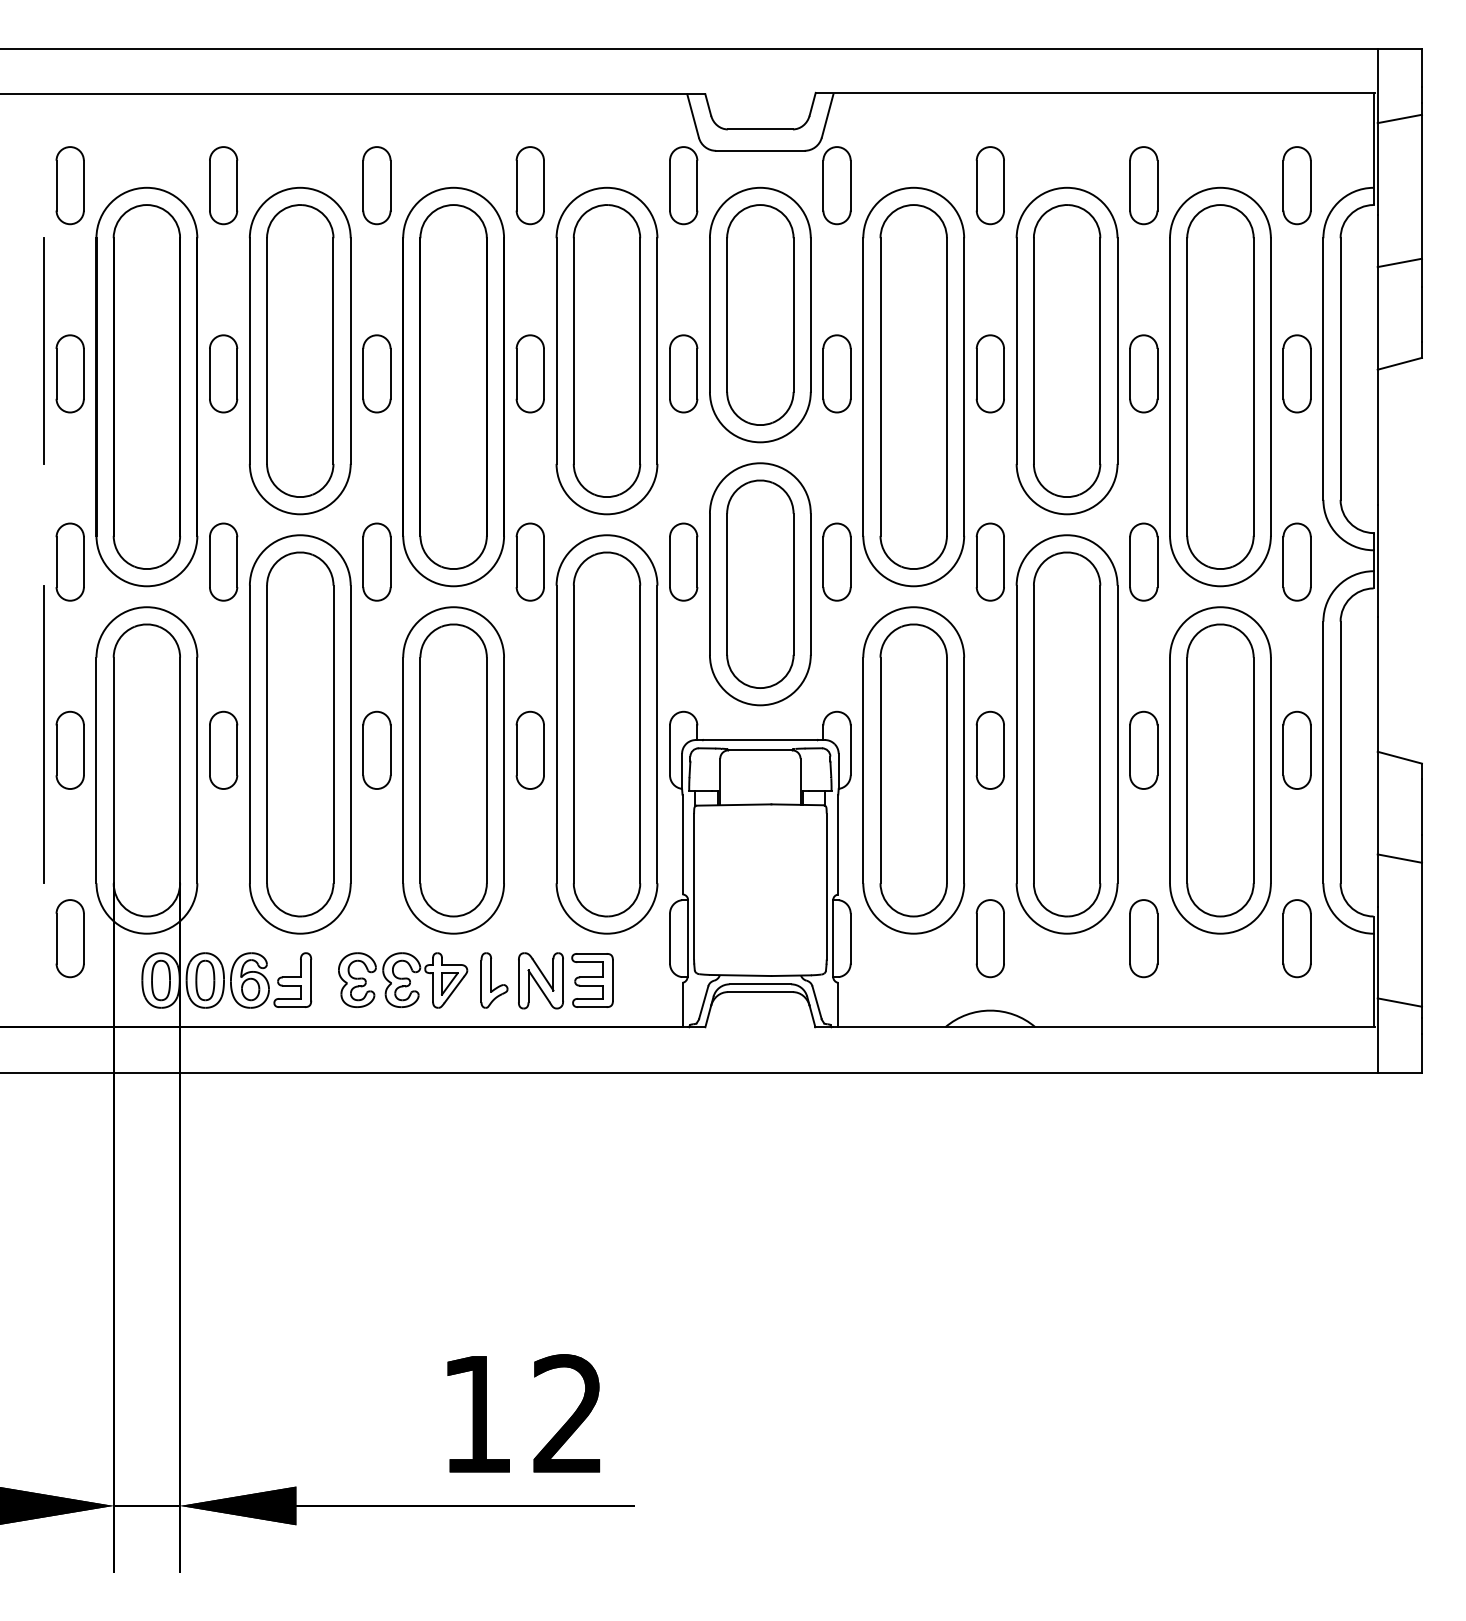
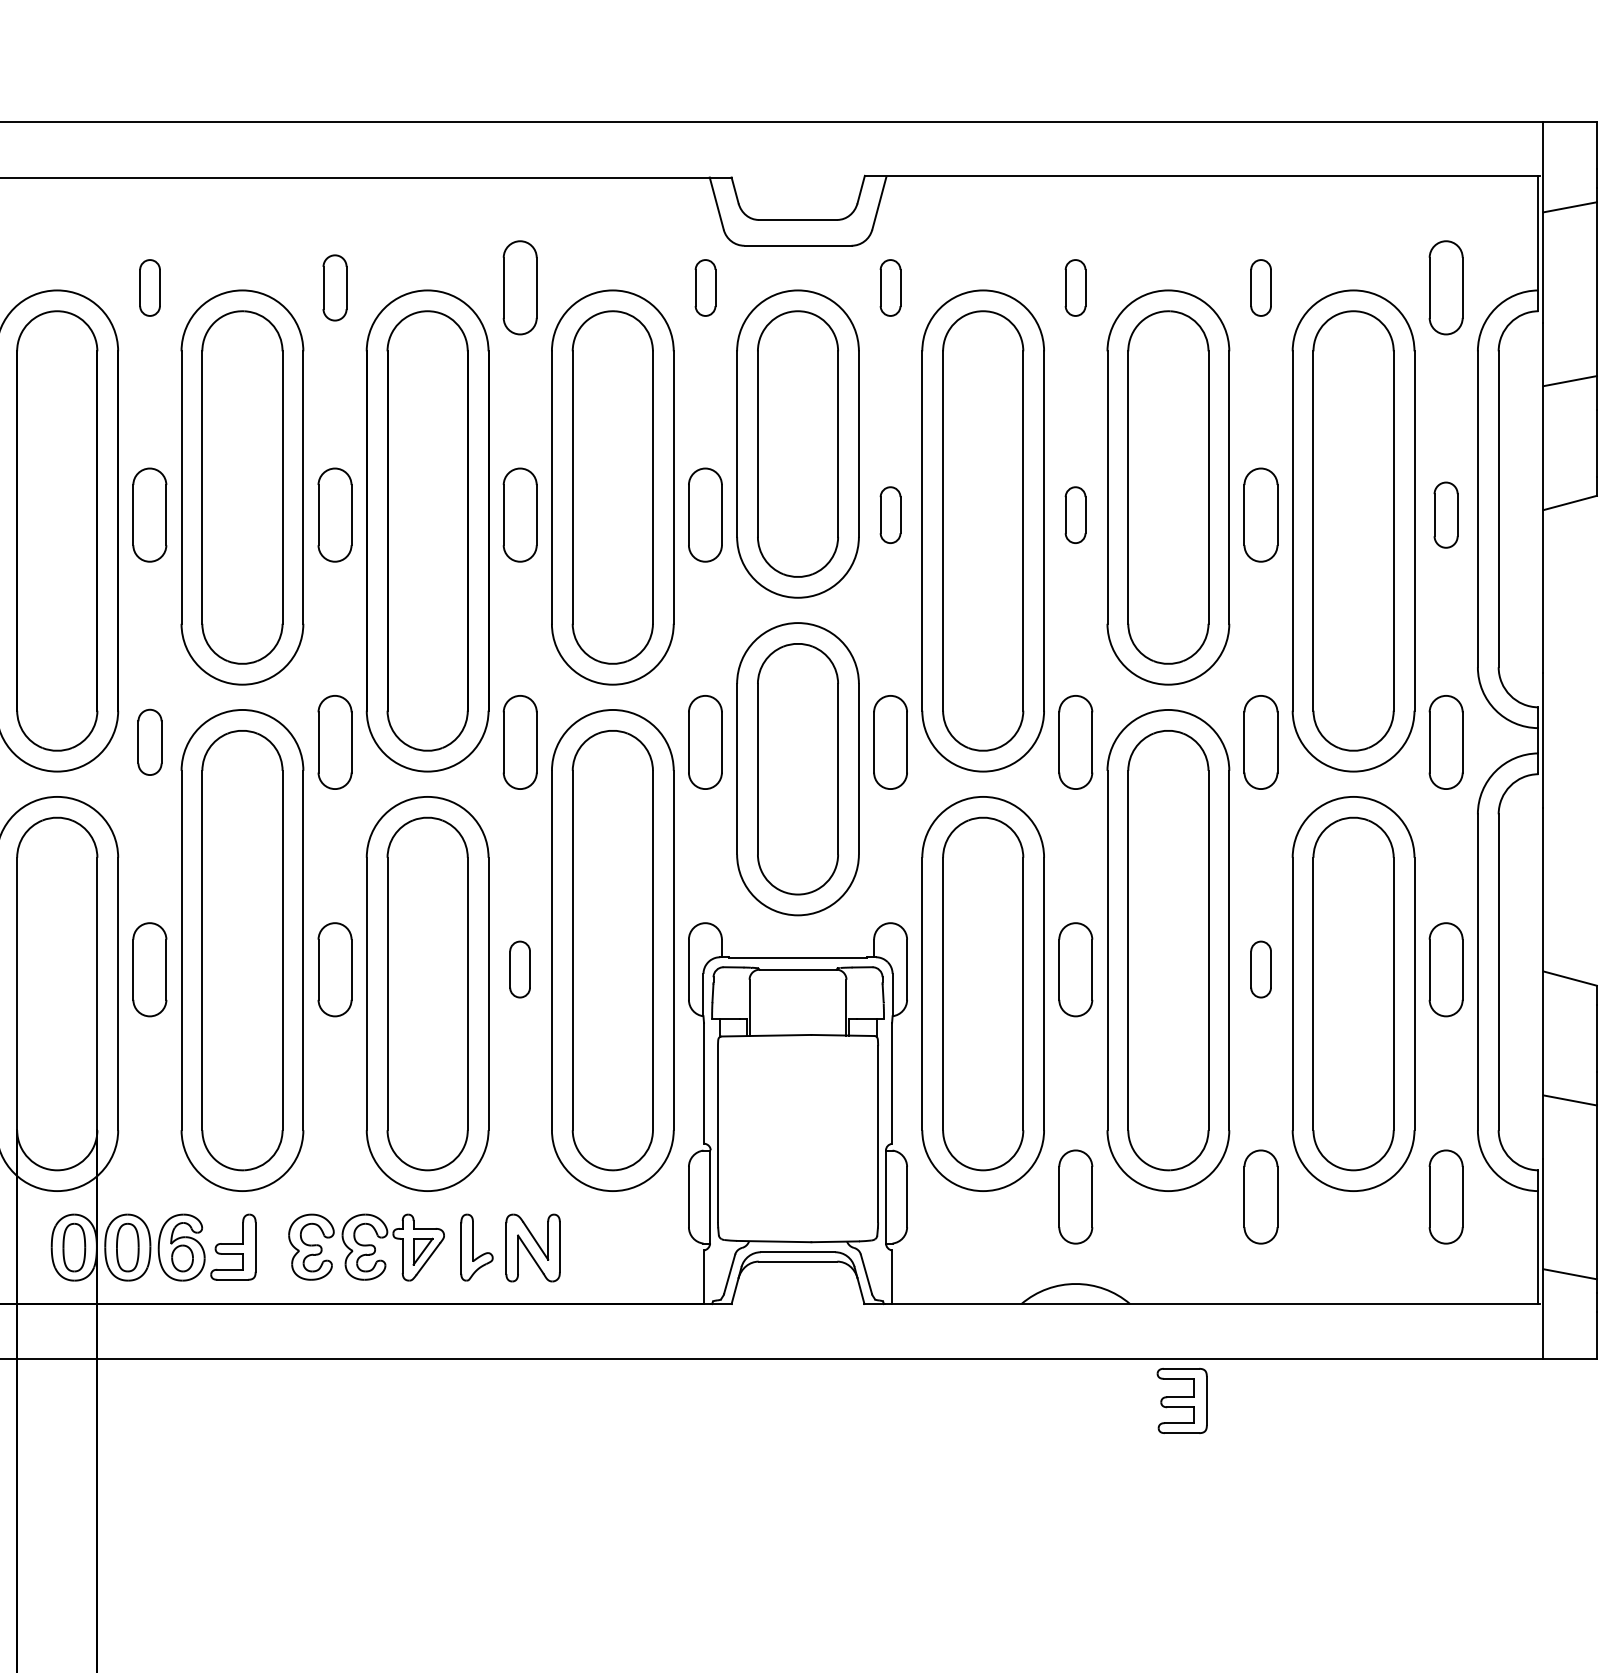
part: (223, 185) -> (149, 287), size x0.6
part: (376, 185) -> (334, 287), size x0.7
part: (683, 185) -> (705, 287), size x0.6
part: (836, 185) -> (889, 287), size x0.6
part: (989, 185) -> (1074, 287), size x0.6
part: (1143, 185) -> (1260, 287), size x0.6
part: (836, 373) -> (889, 514), size x0.6
part: (989, 373) -> (1074, 514), size x0.6
part: (1296, 373) -> (1445, 514), size x0.7
part: (223, 561) -> (149, 741), size x0.7
part: (529, 749) -> (519, 968), size x0.6
part: (1143, 749) -> (1260, 968), size x0.6
part: (592, 980) -> (1182, 1400), moved

